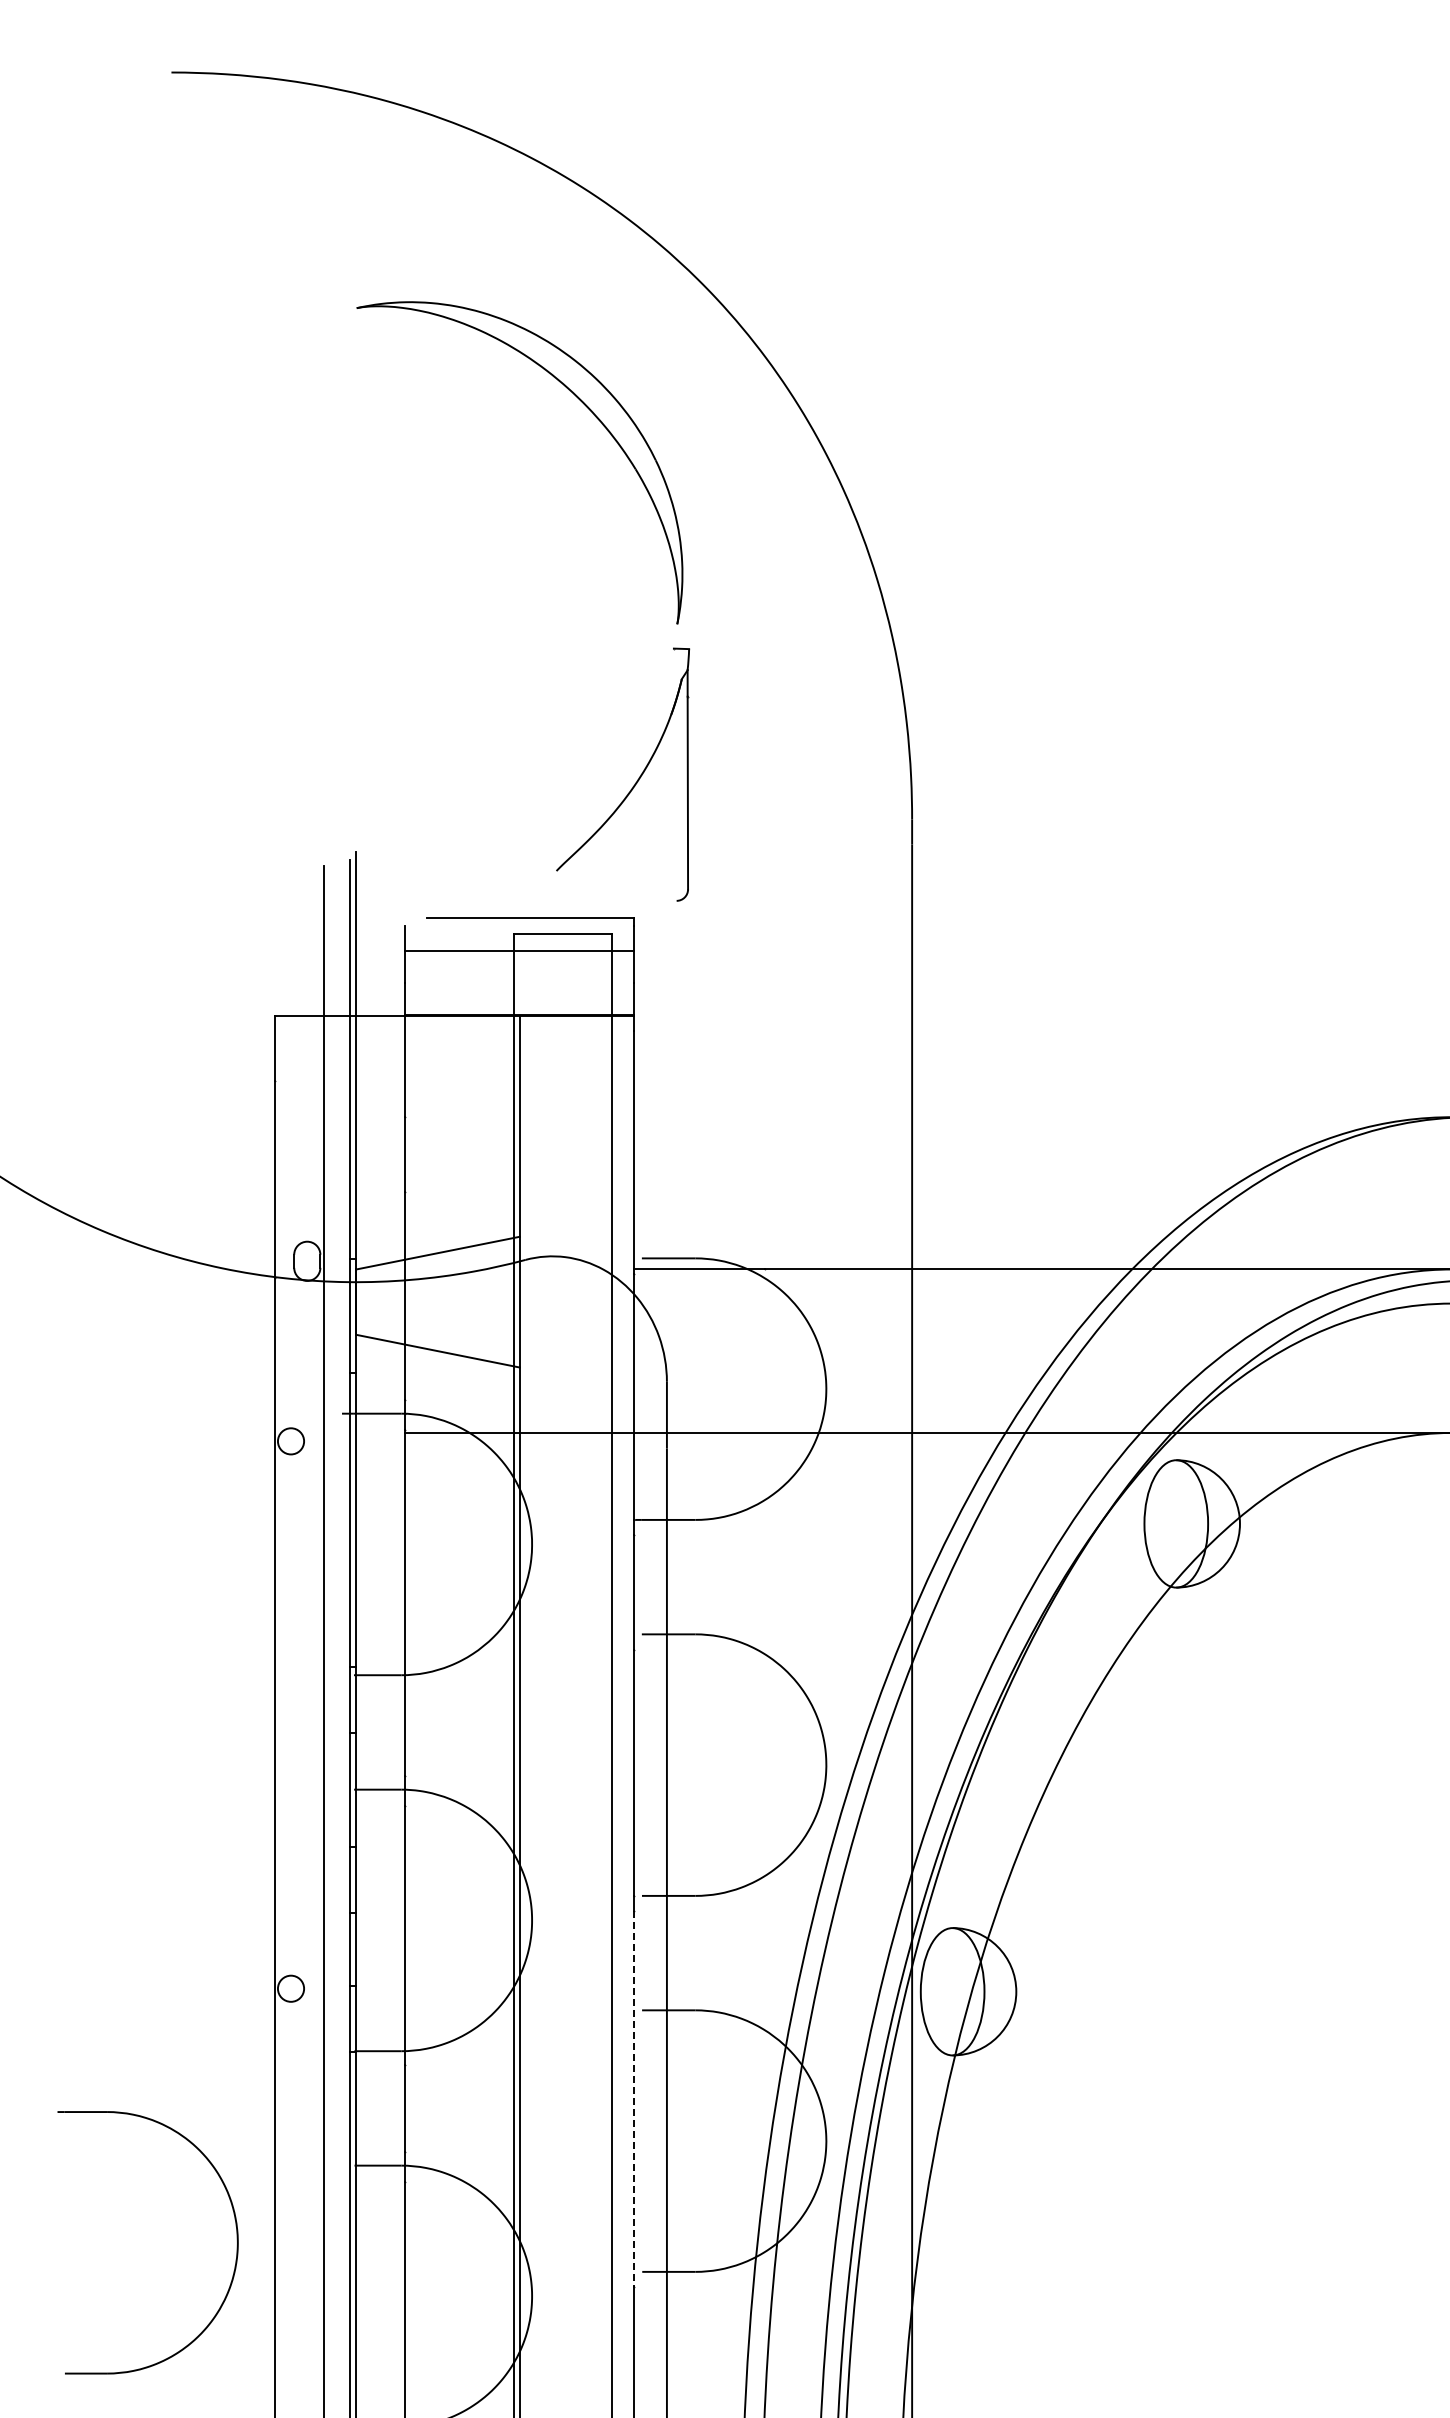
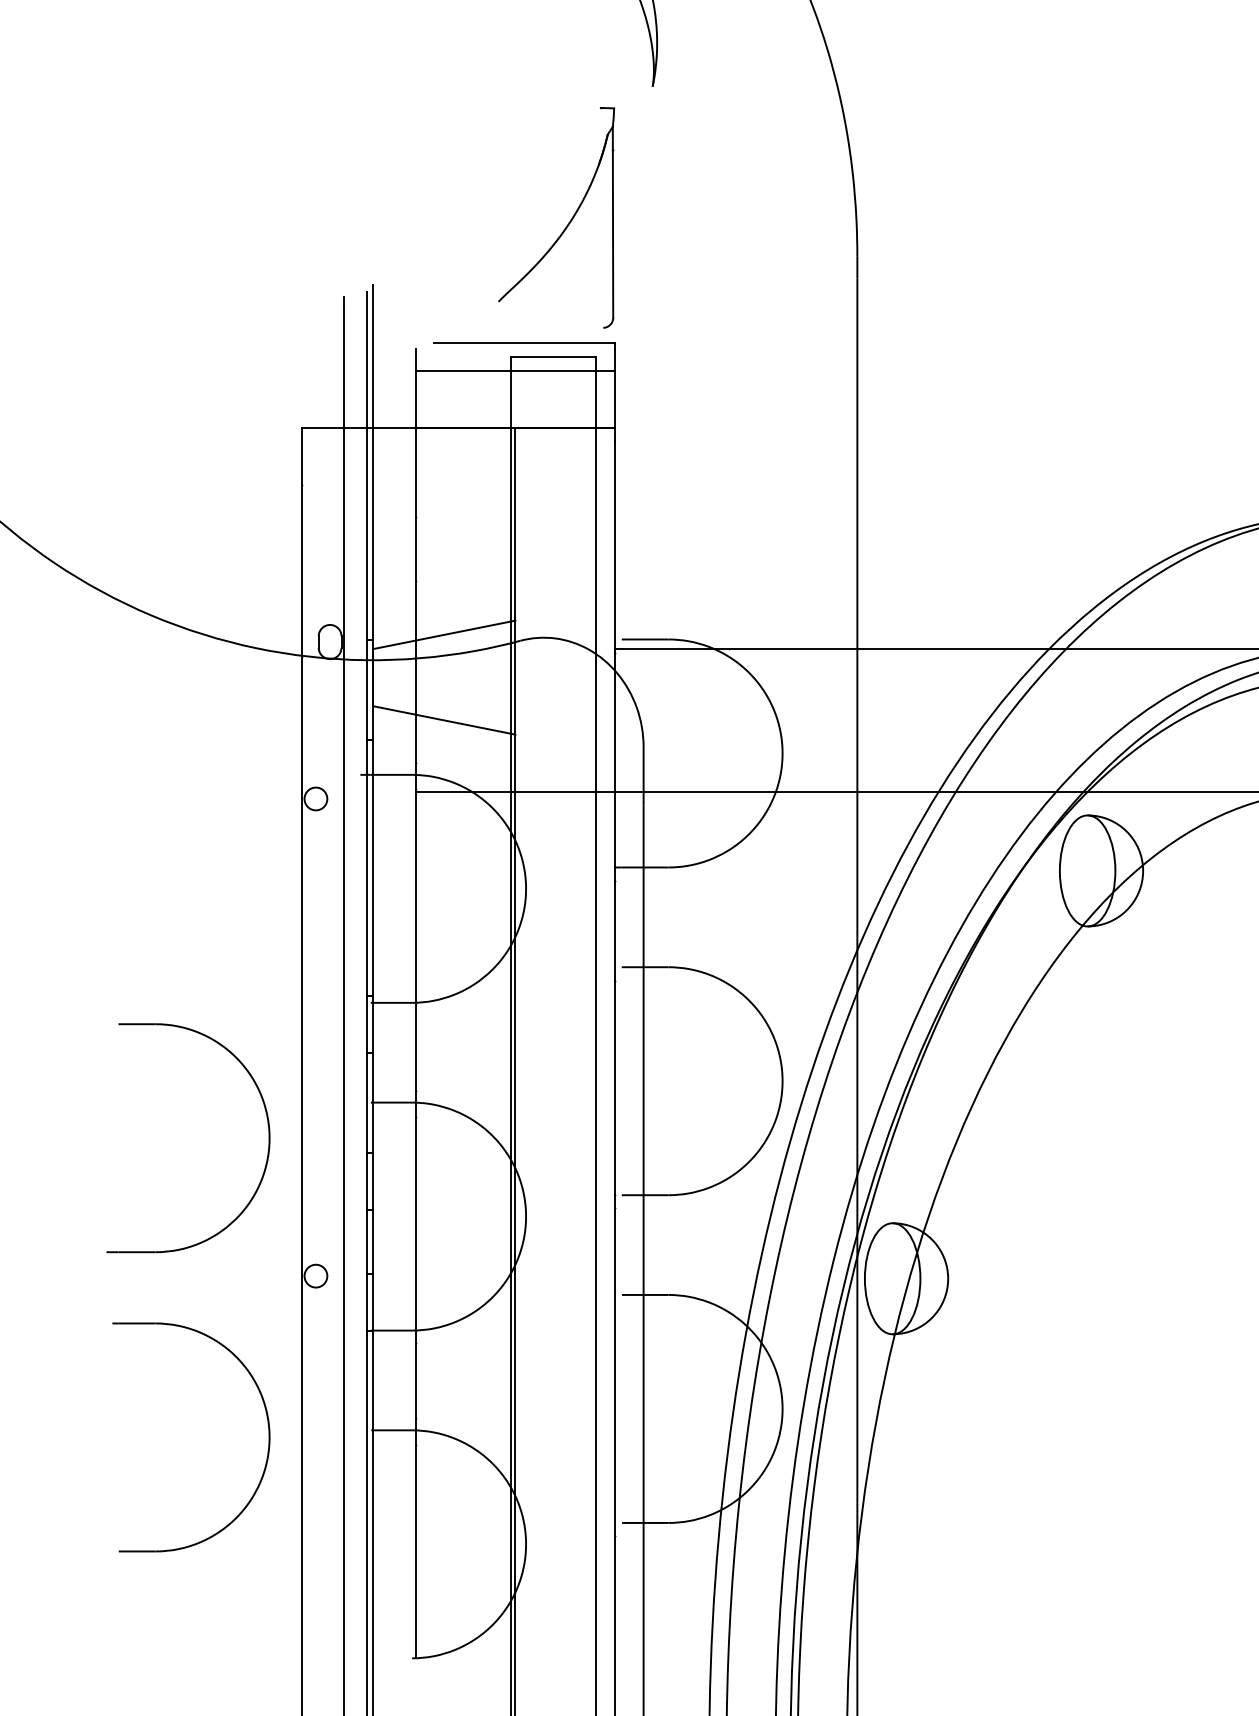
part: (635, 782) -> (567, 224), moved
part: (236, 1827) -> (268, 1135), added
line: (634, 2098) -> (615, 1371), dashed -> solid
part: (236, 2240) -> (268, 1435), moved

